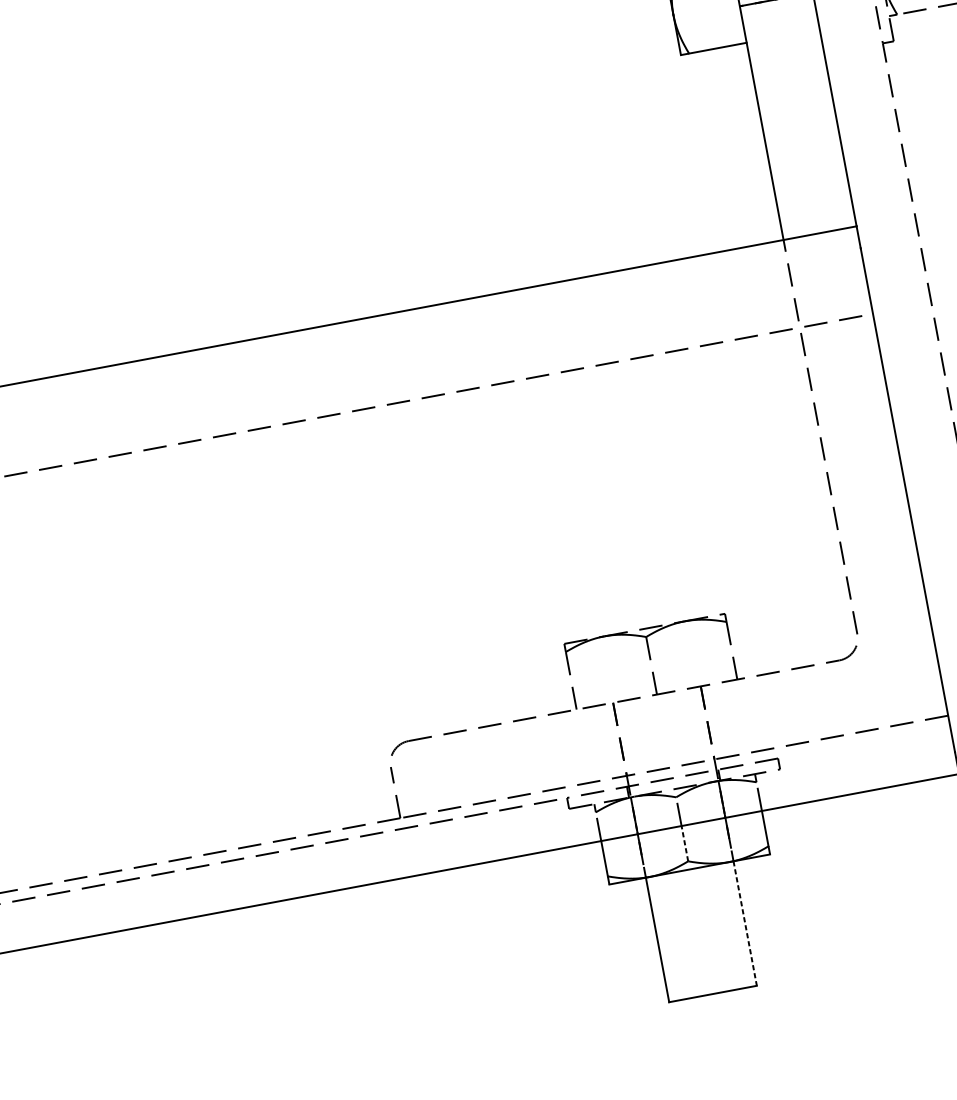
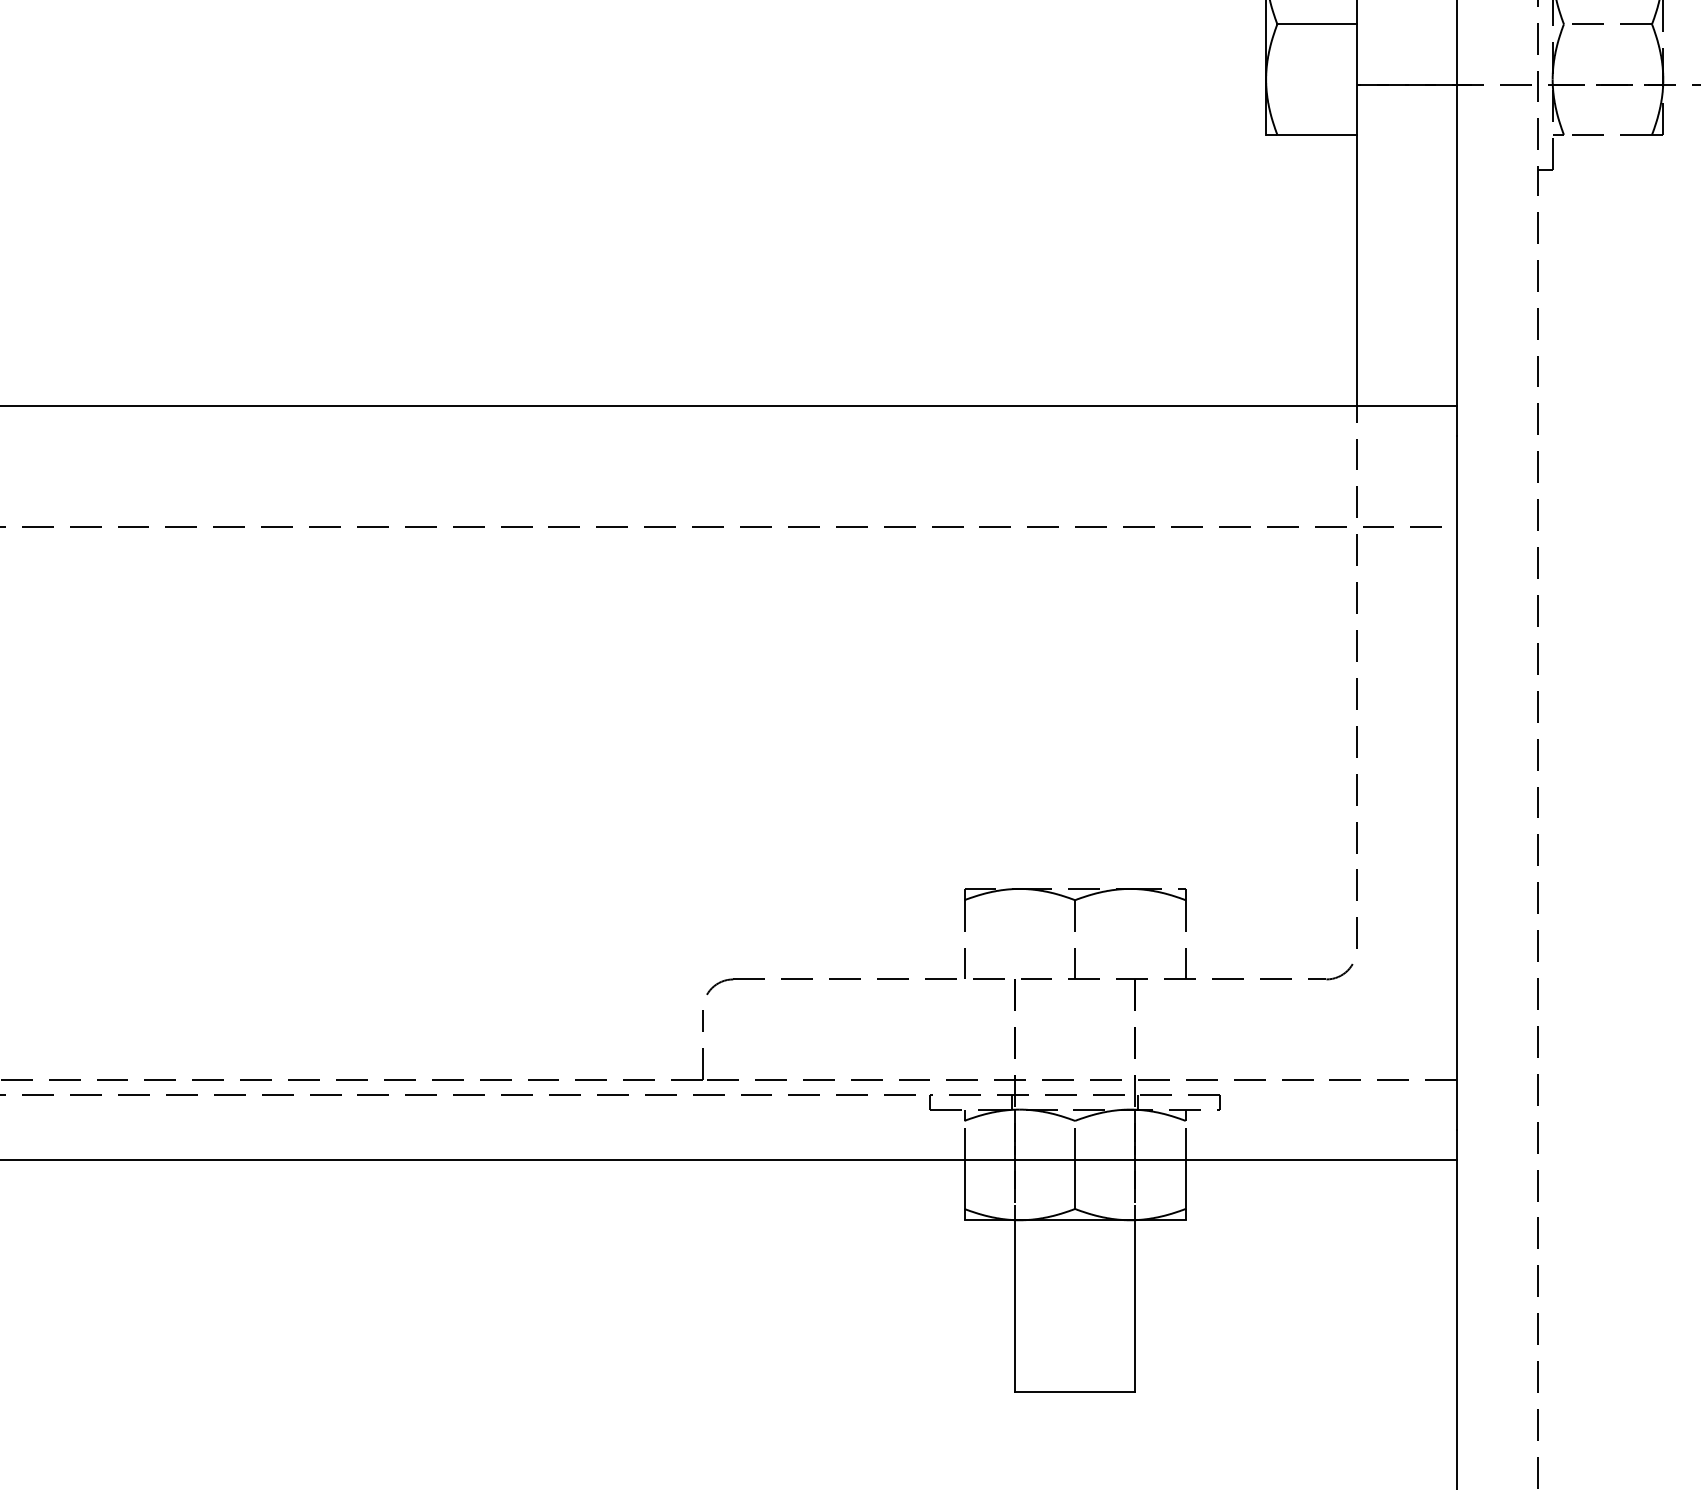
line: (685, 843) -> (1075, 1184), dashed -> solid
line: (745, 923) -> (1135, 1305), dashed -> solid

